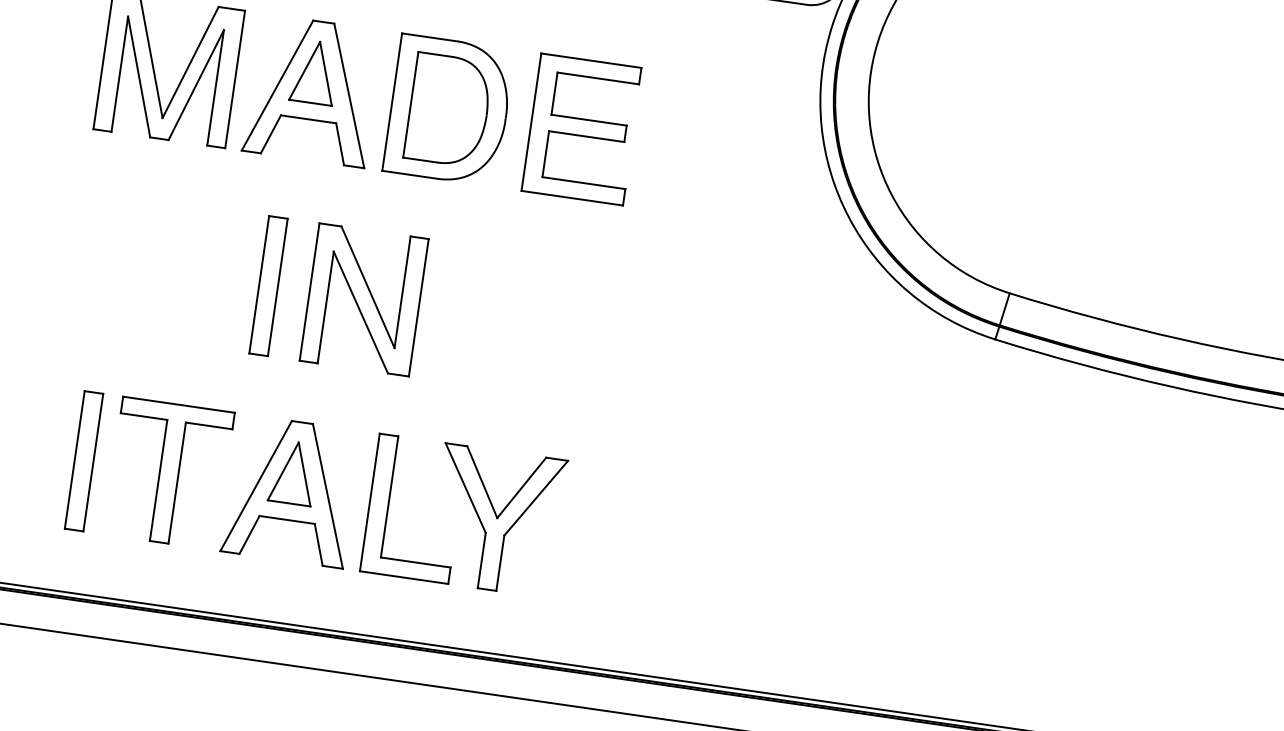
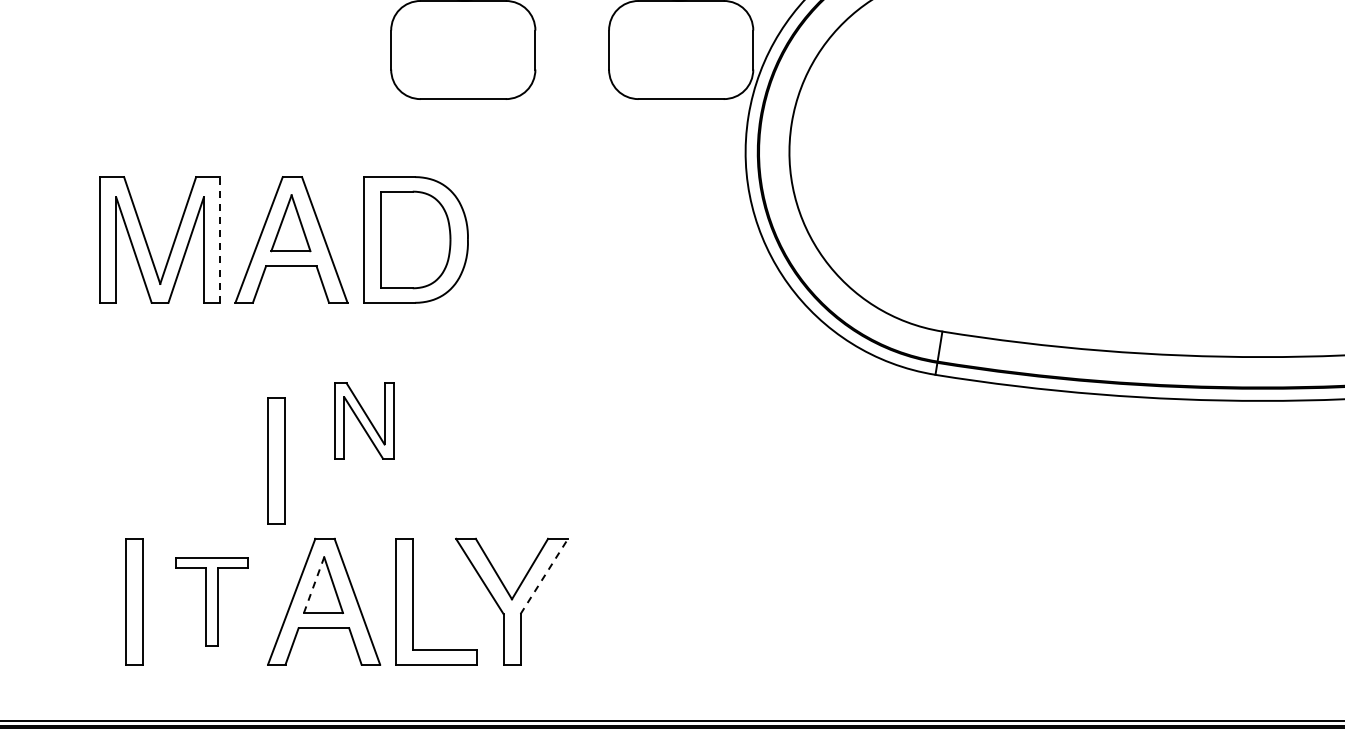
line: (235, 79) -> (220, 239), solid -> dashed
part: (581, 128) -> (537, 239), removed
part: (268, 285) -> (276, 460), moved
part: (364, 299) -> (364, 420), size x0.6
line: (283, 471) -> (314, 585), solid -> dashed
part: (168, 473) -> (211, 601), size x0.7
line: (536, 498) -> (544, 576), solid -> dashed

